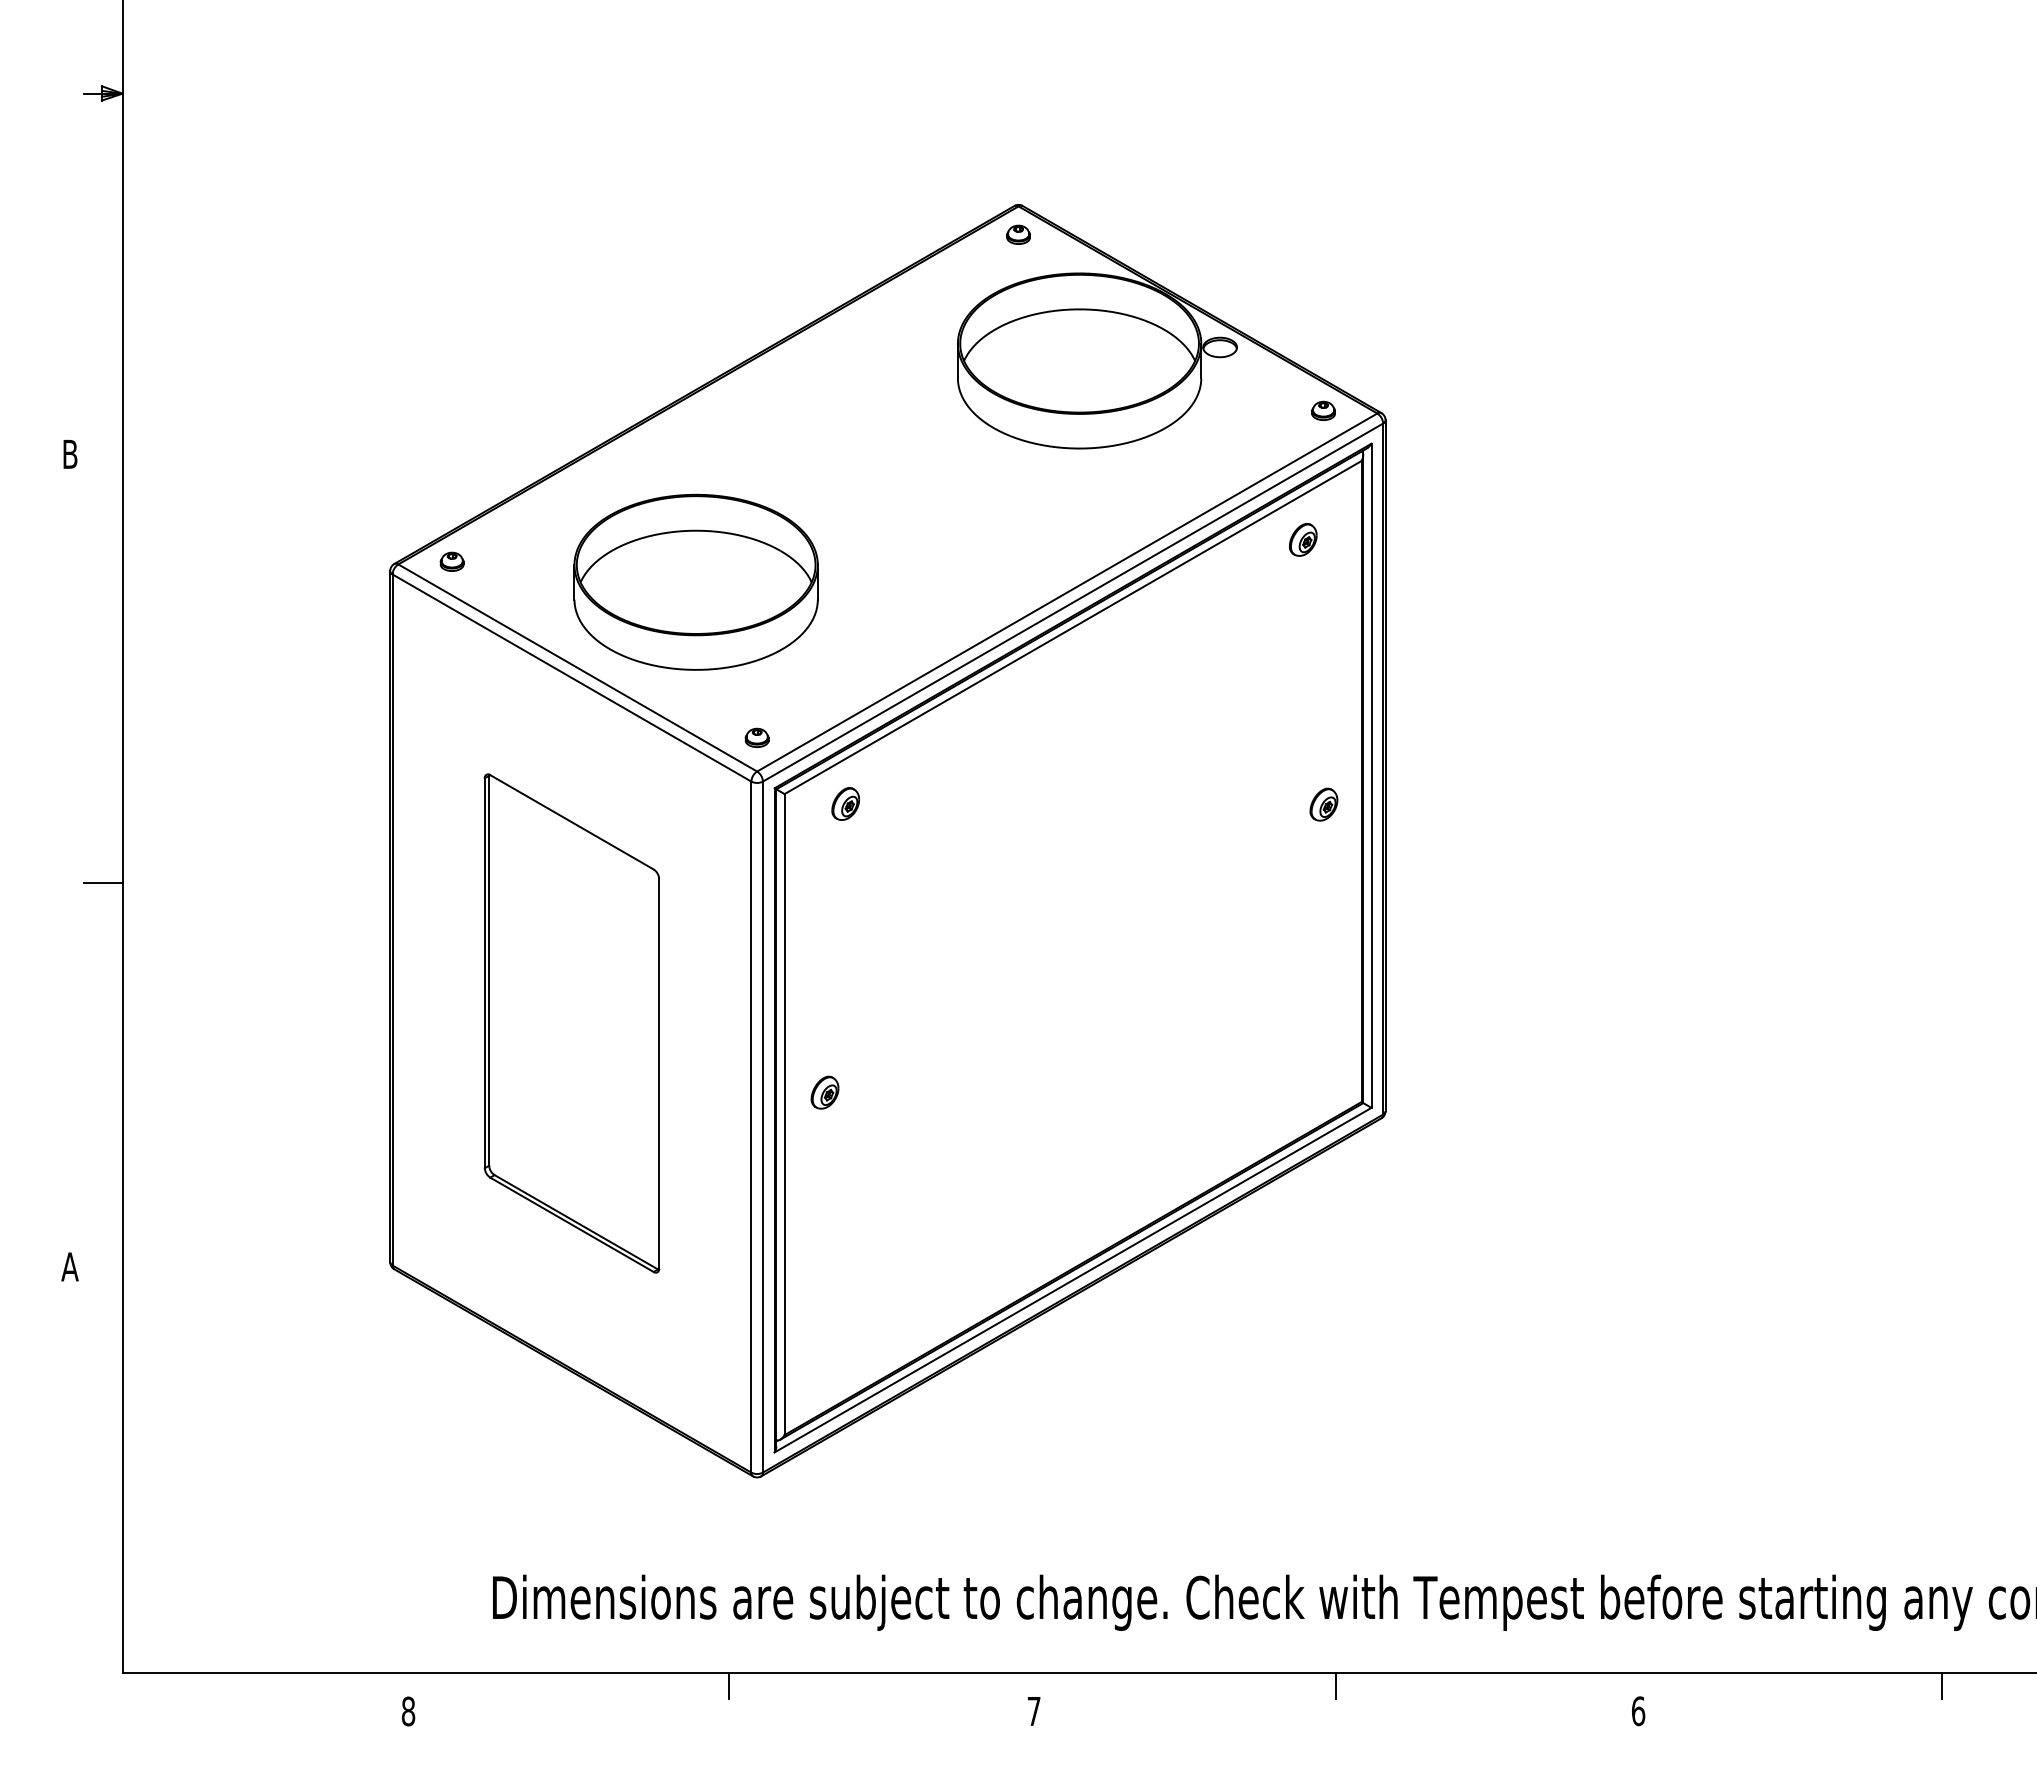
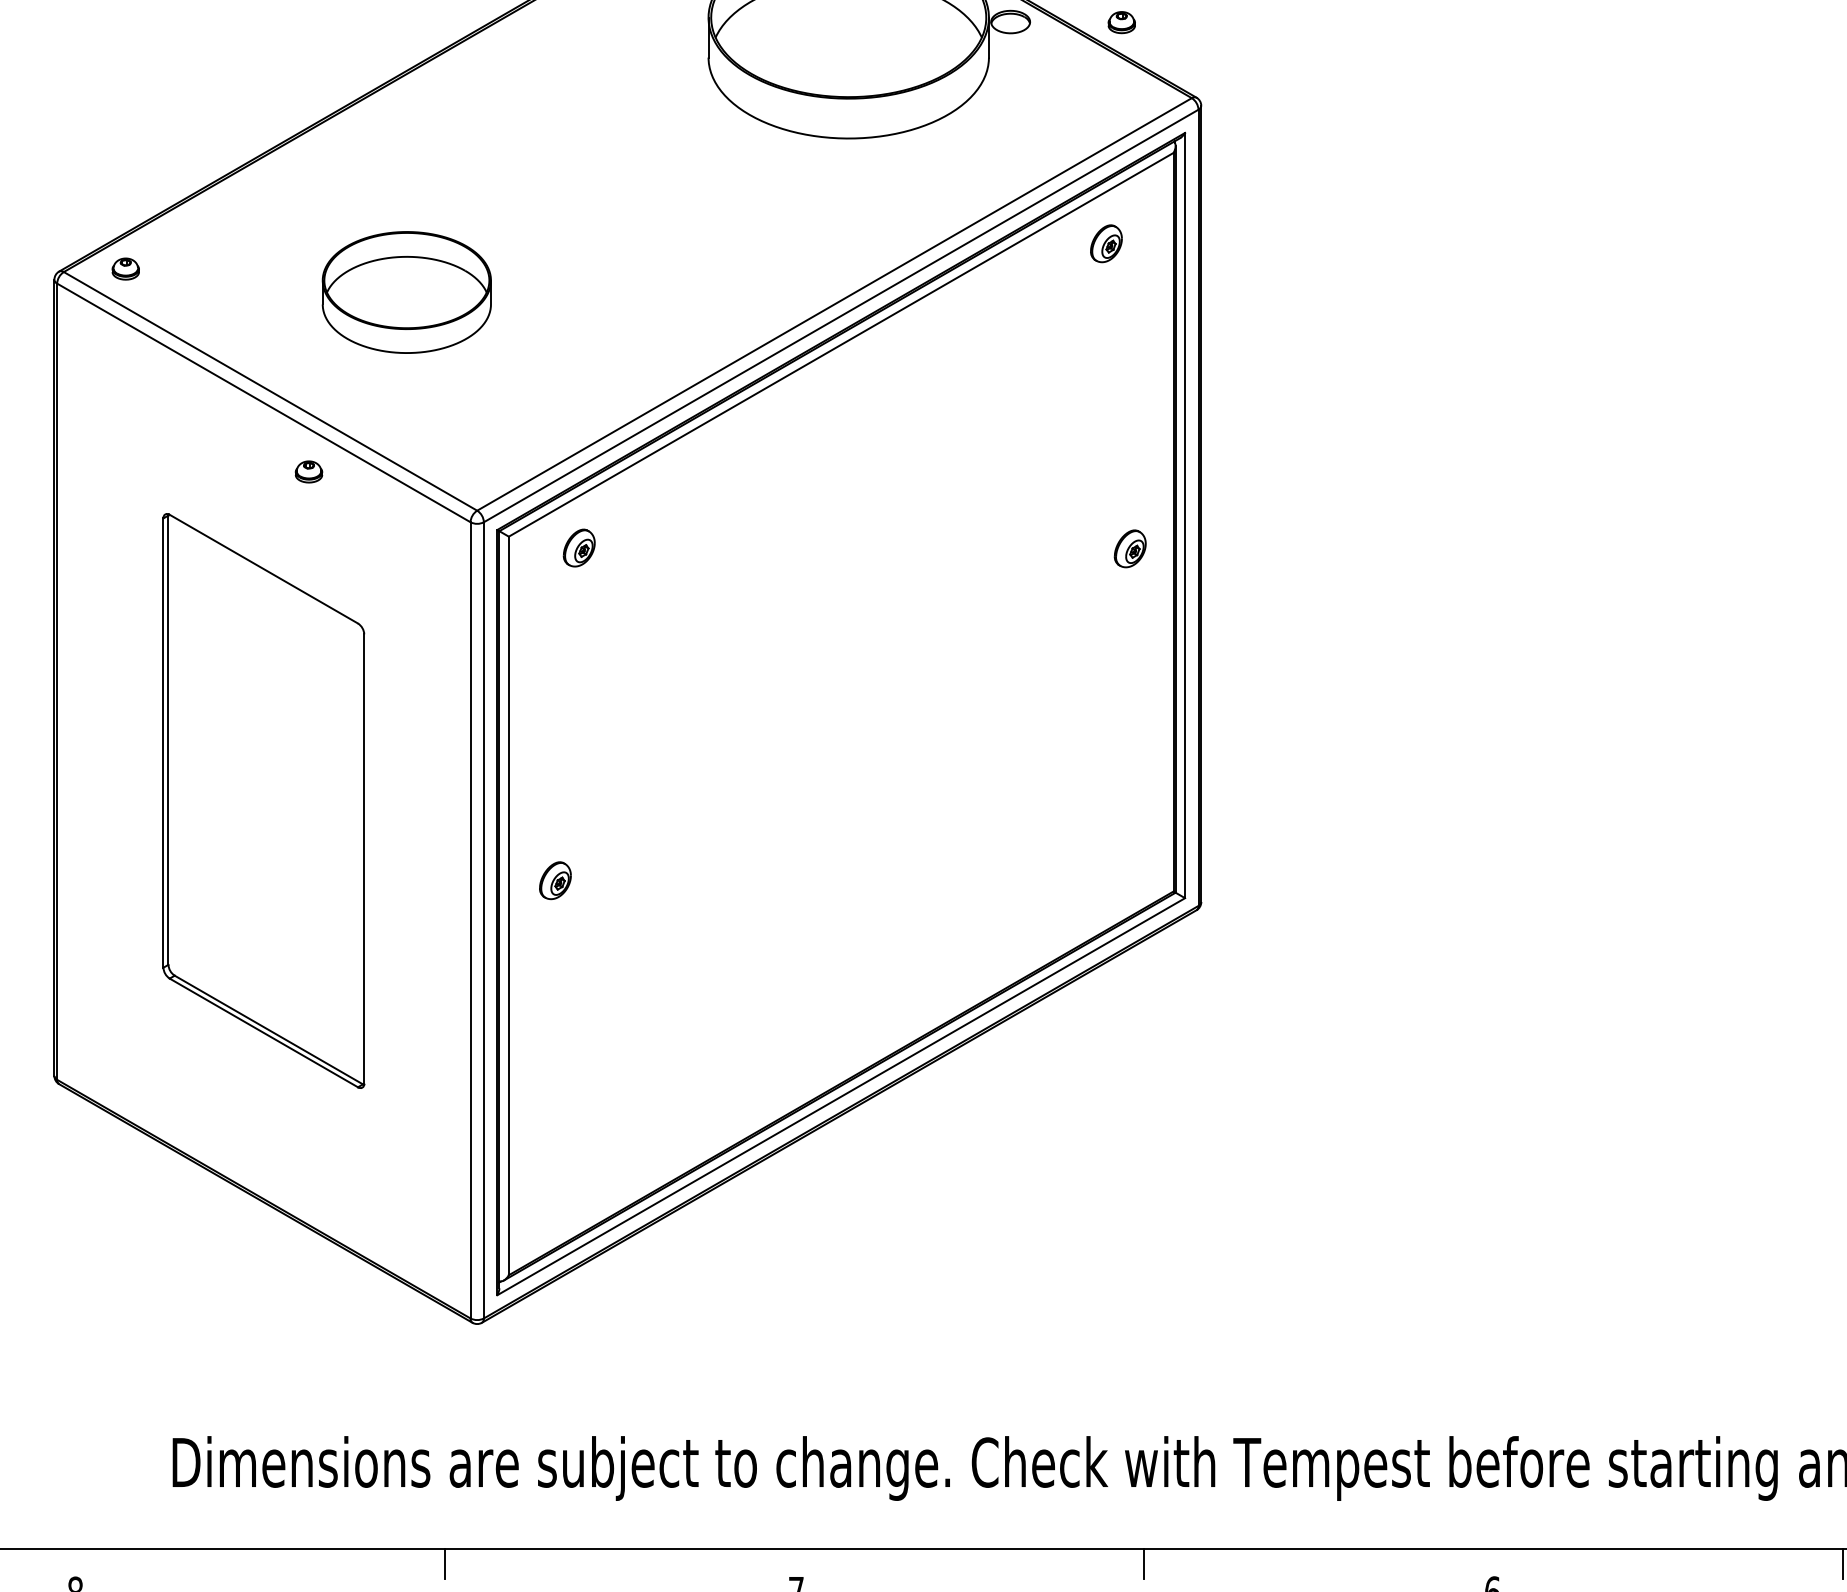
part: (1323, 410) -> (1121, 22), moved
part: (695, 581) -> (406, 291), size x0.6
part: (756, 737) -> (308, 471), moved

